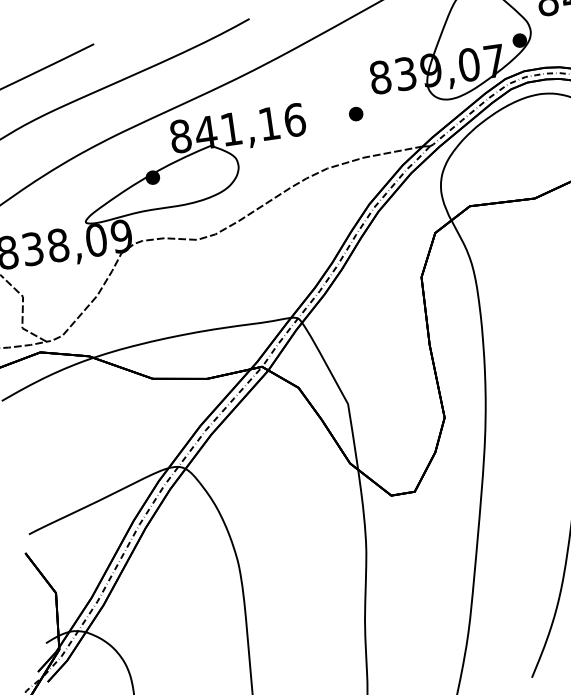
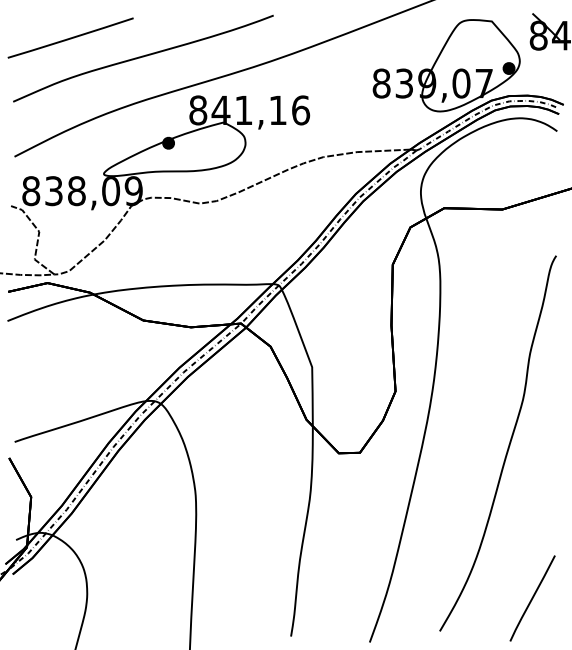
part: (355, 113) -> (355, 112), removed

